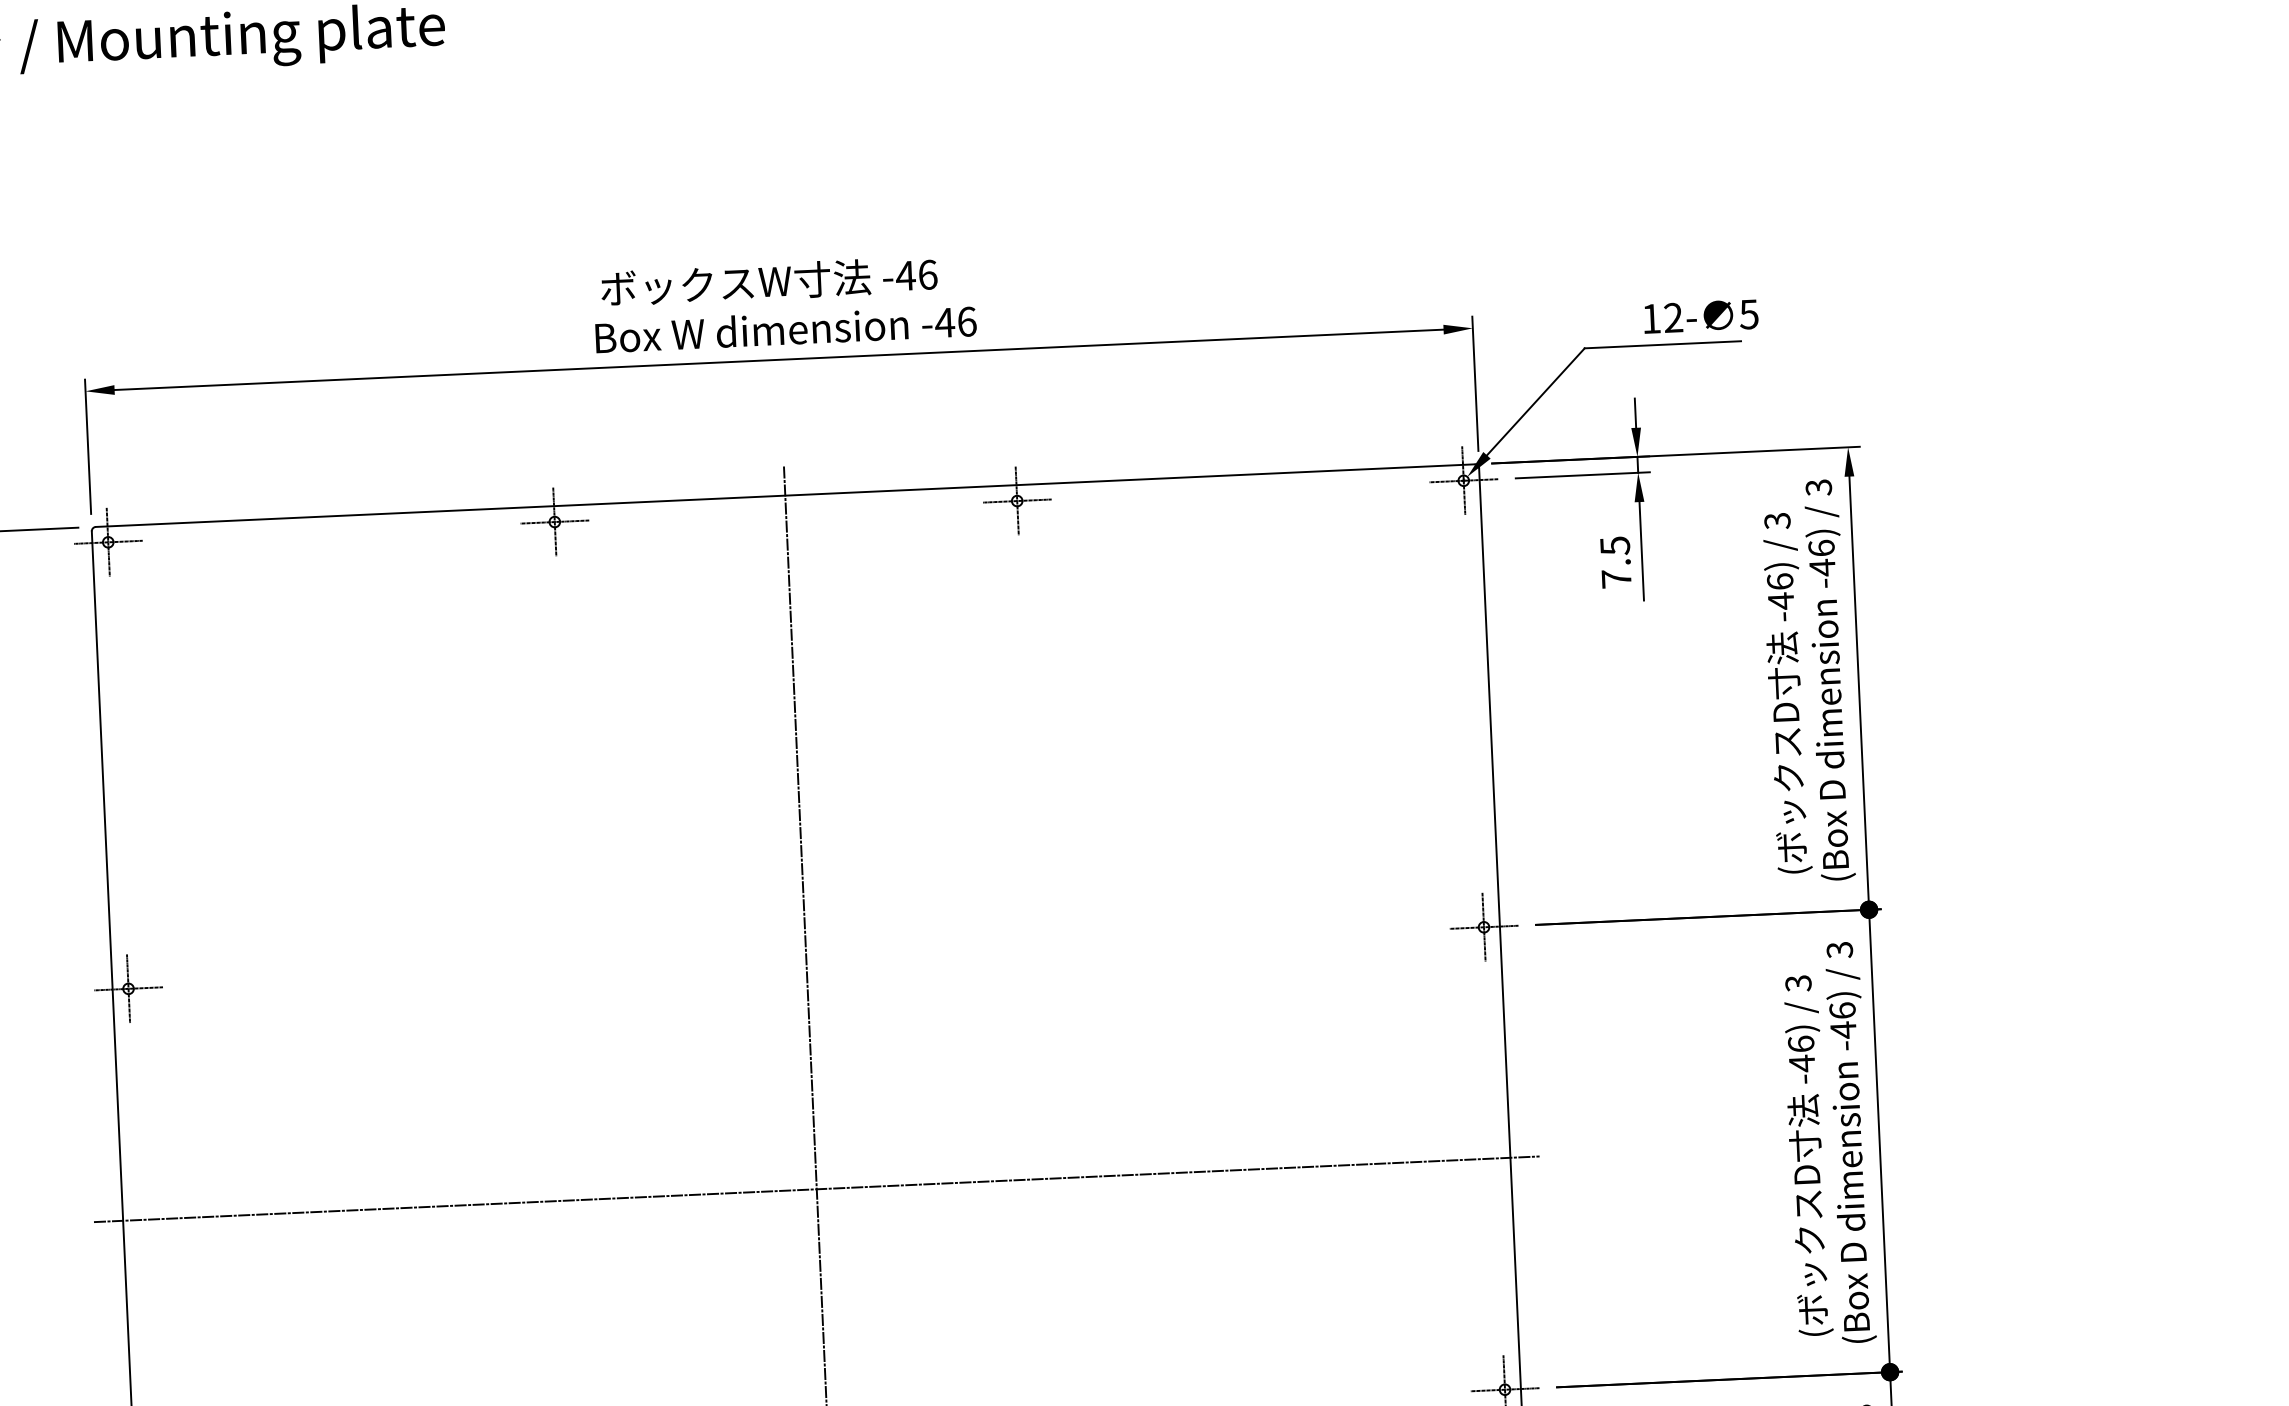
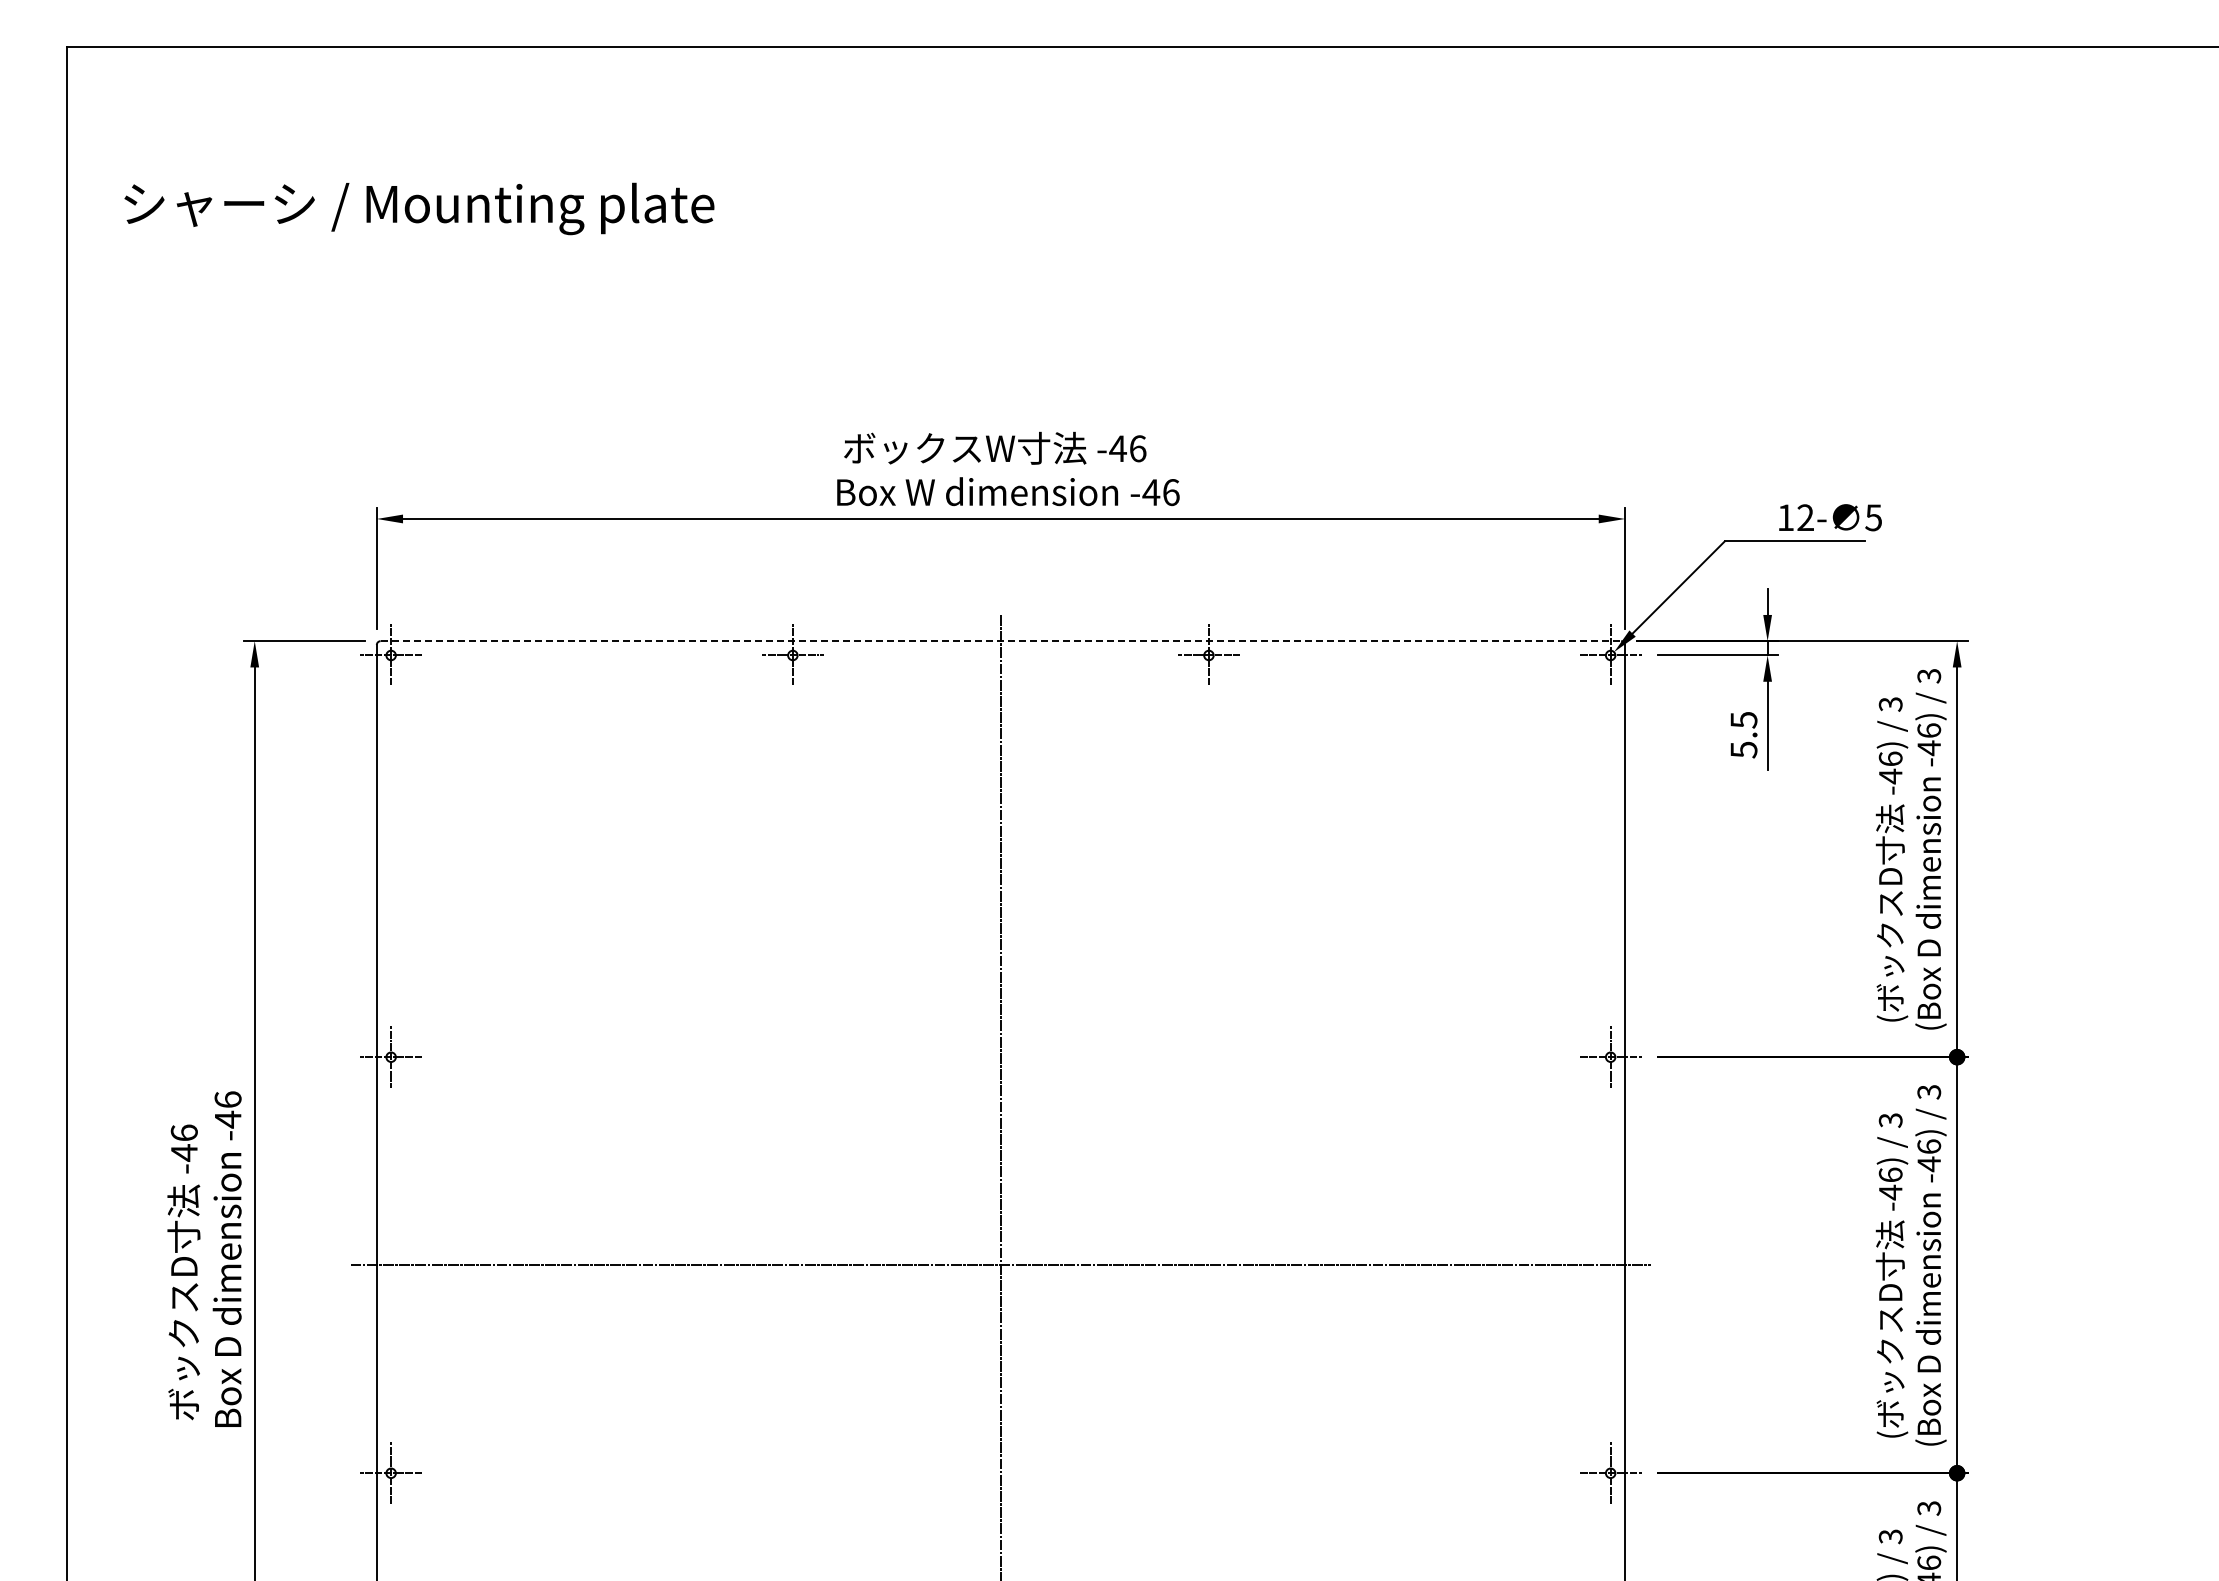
line: (785, 495) -> (1001, 641), solid -> dashed
text: (1616, 578) -> (1743, 749), 7.5 -> 5.5

